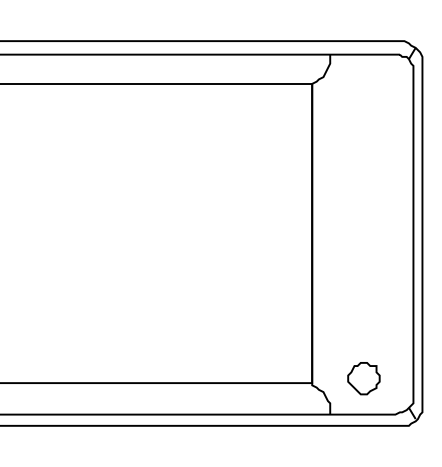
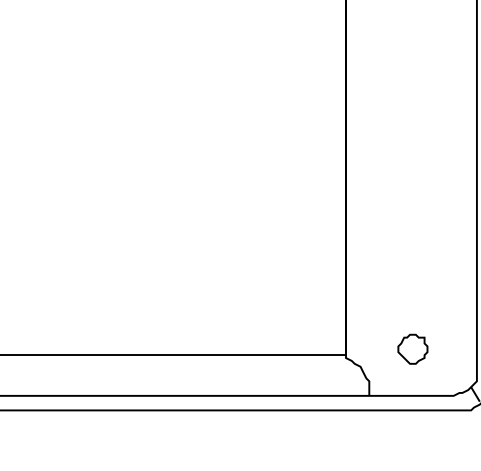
part: (363, 378) -> (412, 349), size x0.71

